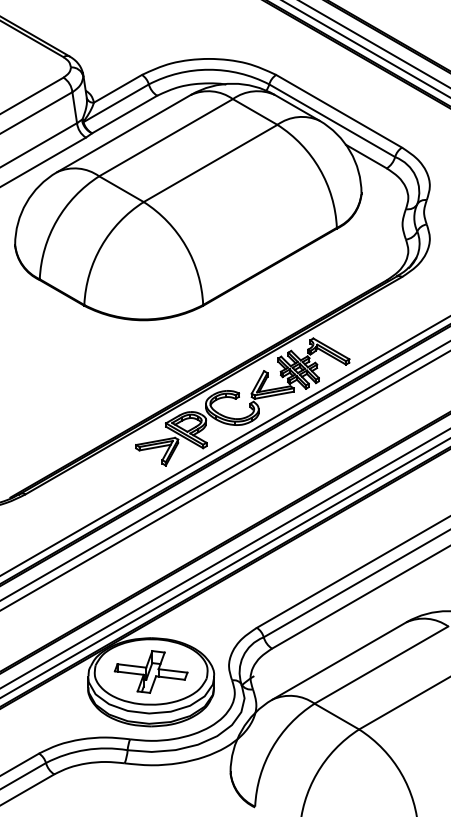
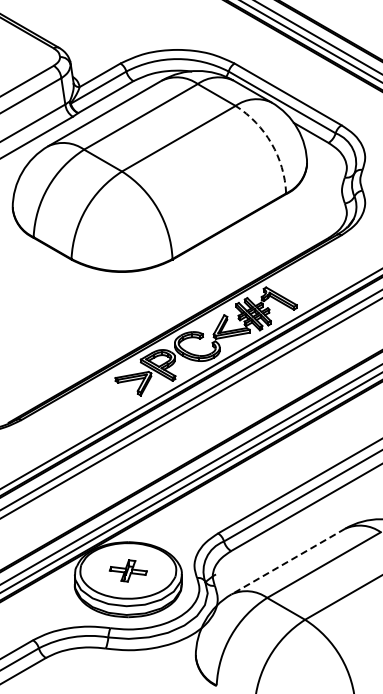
arc: (319, 169) -> (271, 143), solid -> dashed
line: (339, 660) -> (288, 561), solid -> dashed
part: (151, 671) -> (128, 570), size x0.6

